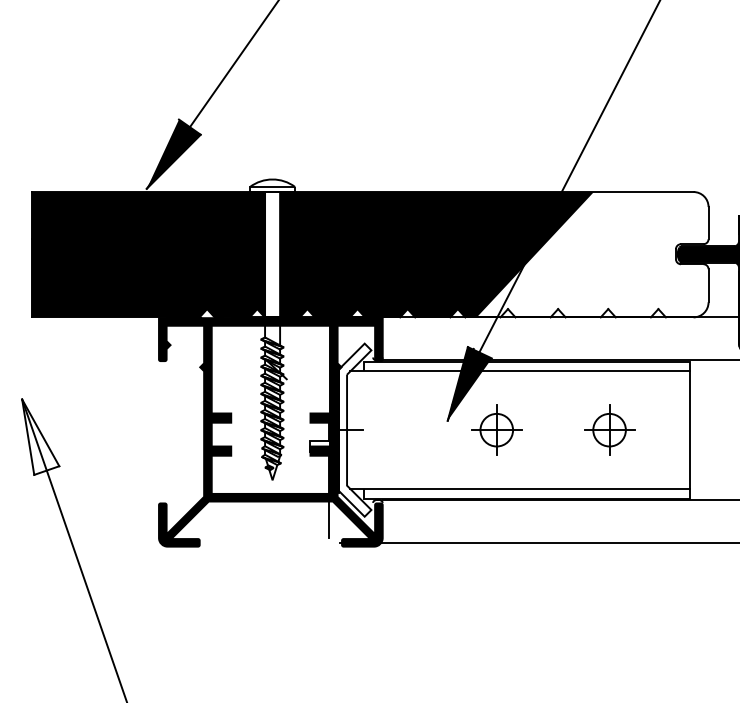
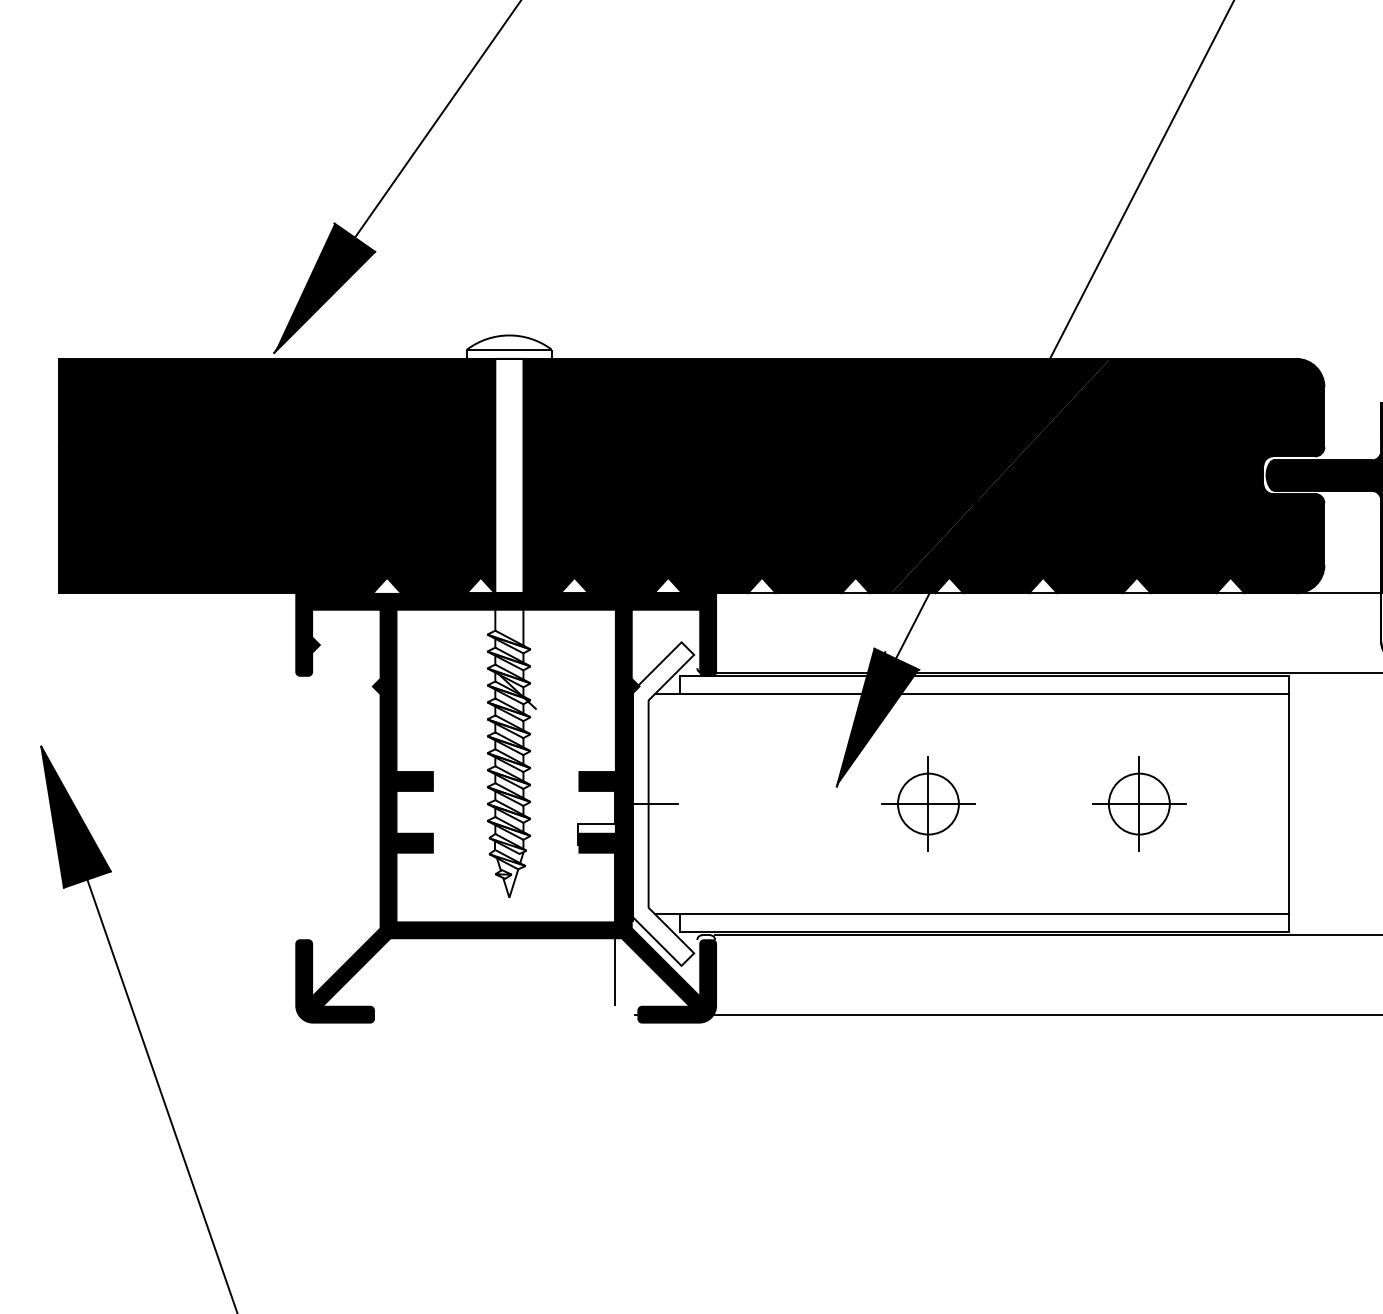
fill: (592, 254) -> (1107, 475), added
fill: (40, 436) -> (75, 815), added

